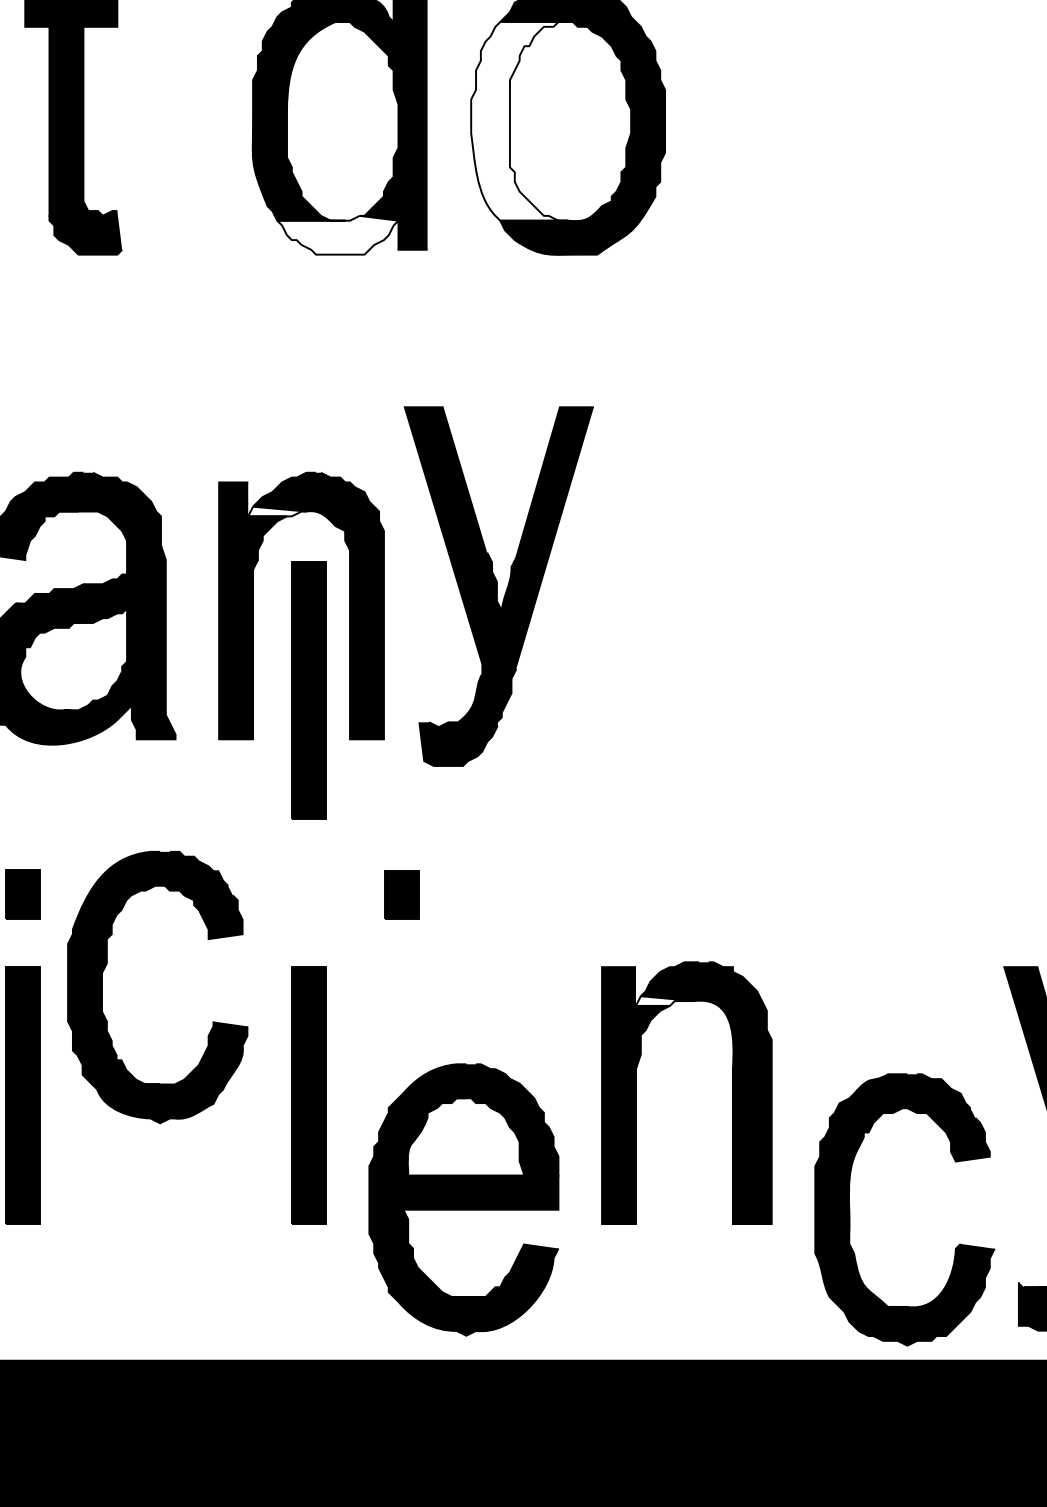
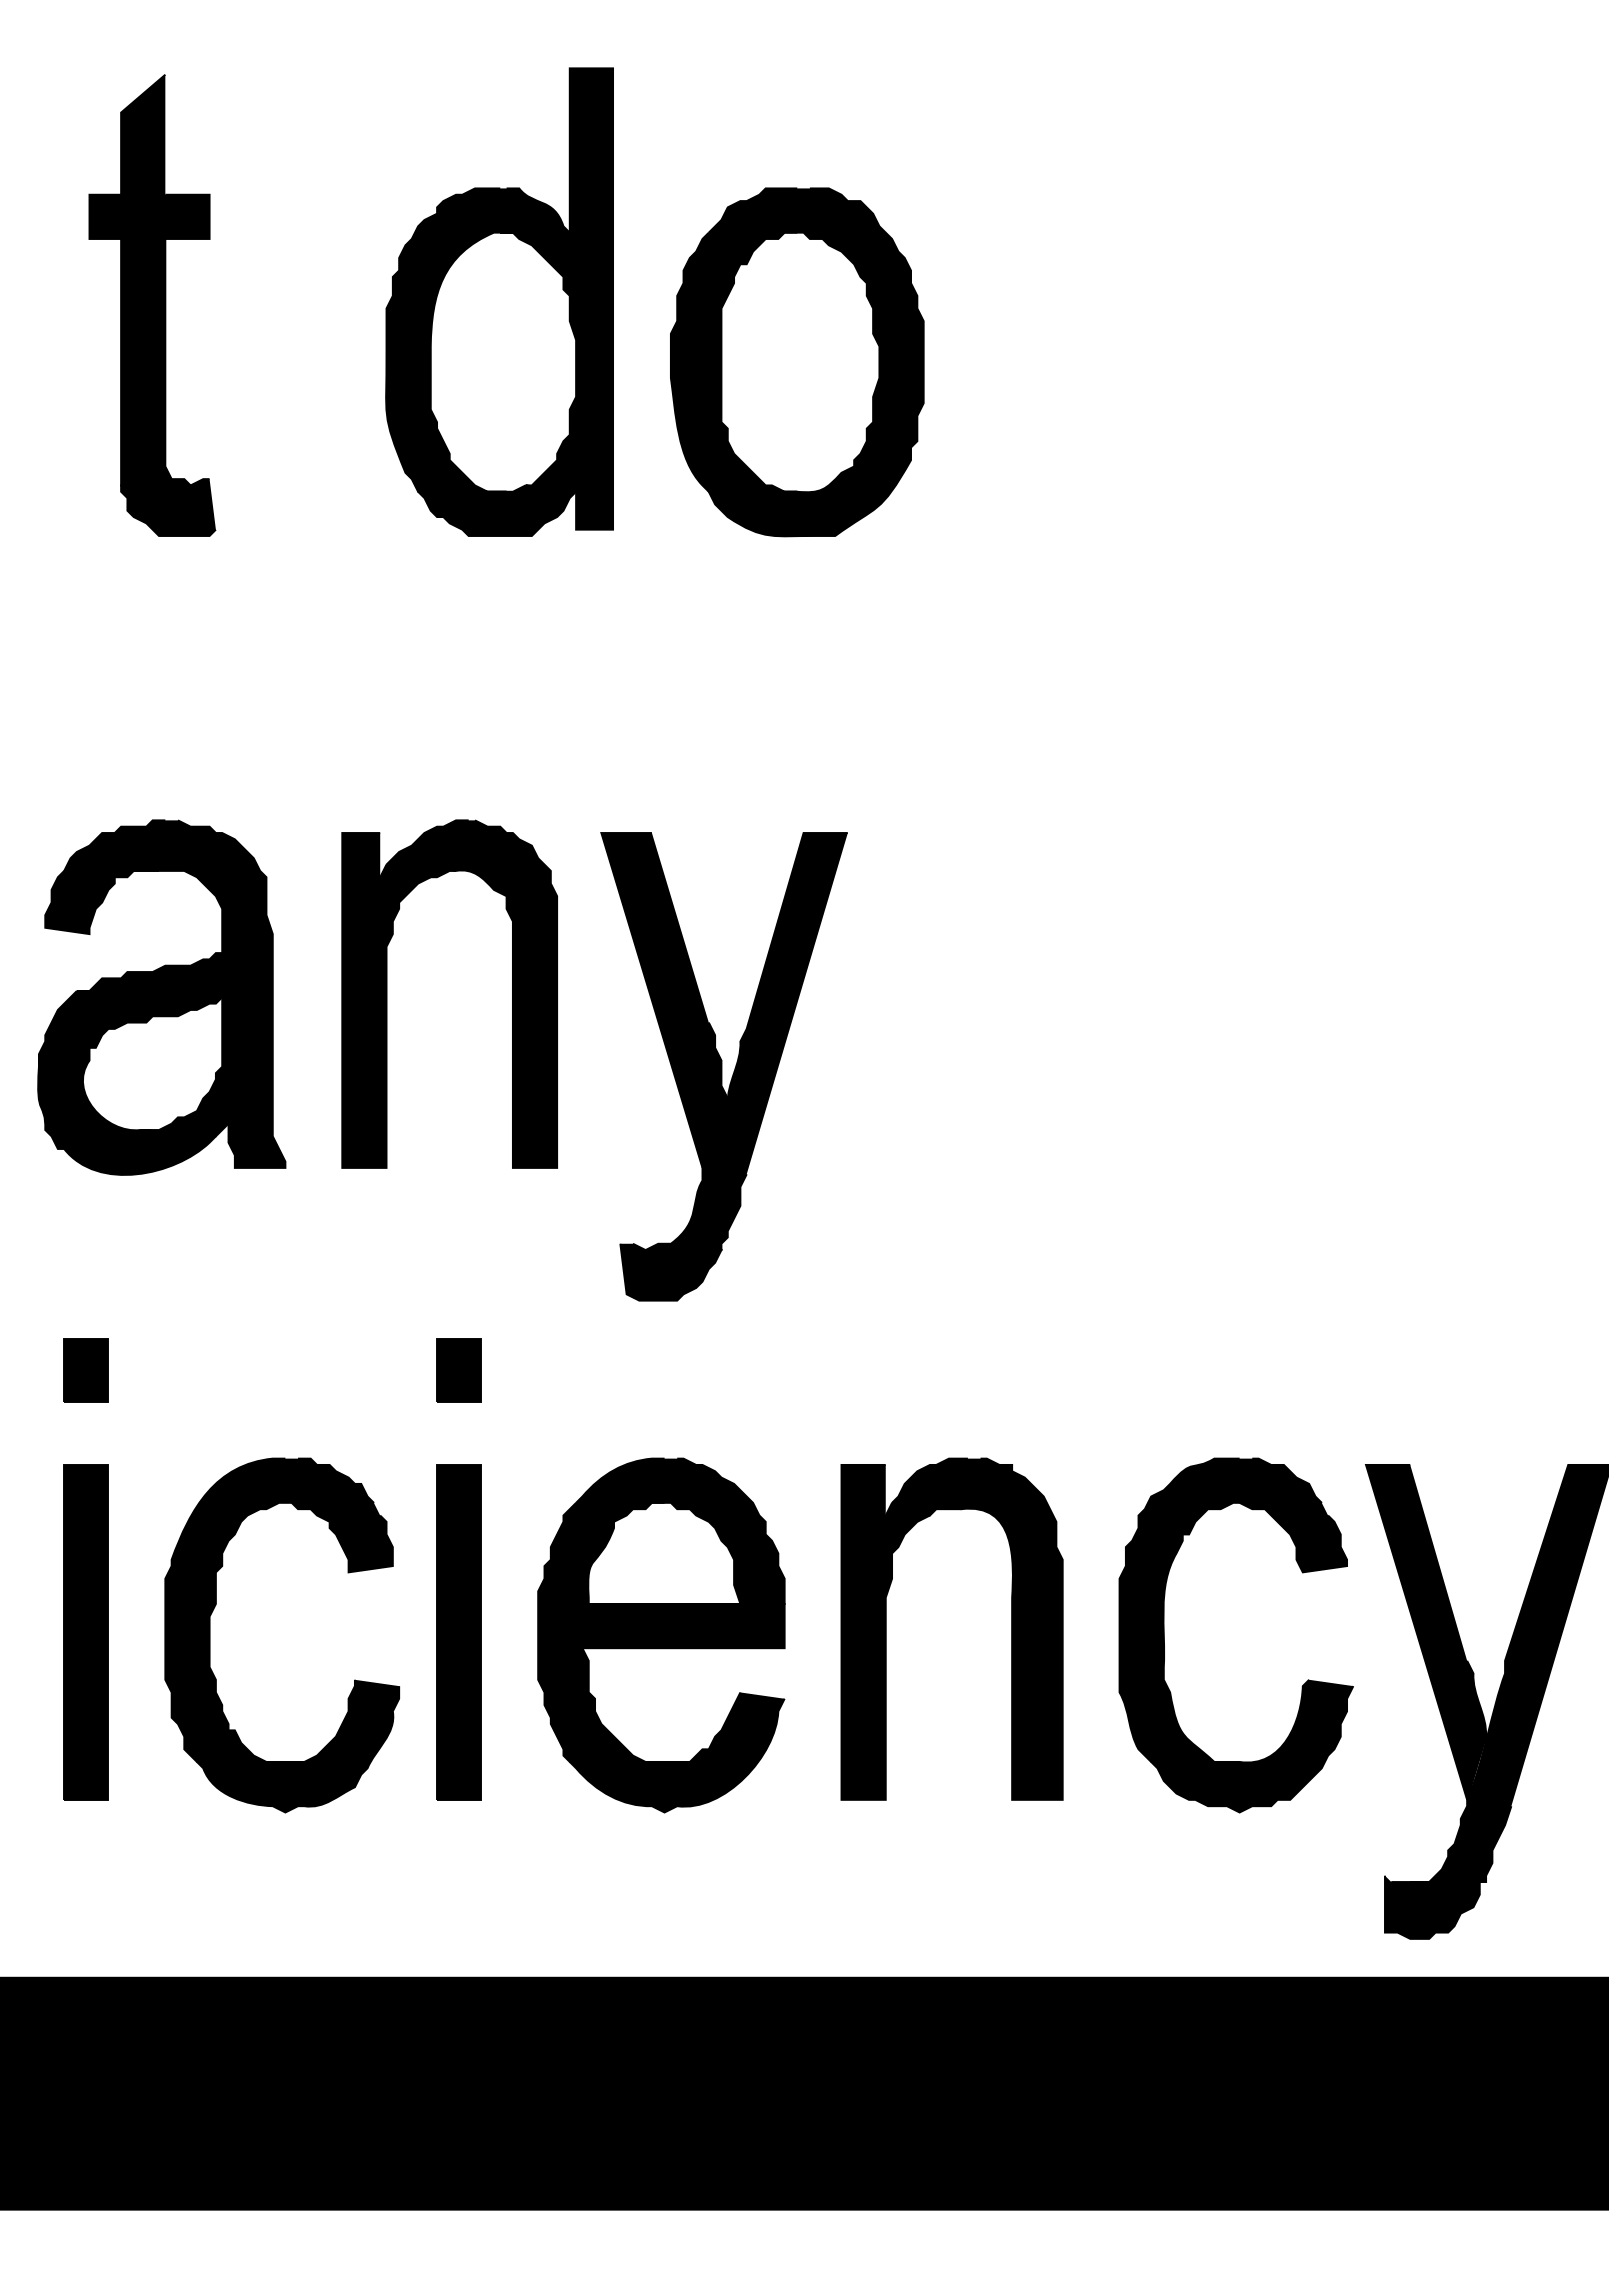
fill: (519, 120) -> (733, 361), added
fill: (338, 235) -> (497, 510), added
fill: (277, 511) -> (418, 870), added
part: (498, 586) -> (723, 1066), moved
part: (308, 690) -> (458, 1104), removed
part: (401, 895) -> (458, 1370), moved
part: (102, 987) -> (210, 1635), moved
fill: (664, 1000) -> (923, 1508), added
part: (463, 1199) -> (661, 1635), moved
part: (849, 1209) -> (1164, 1635), moved

